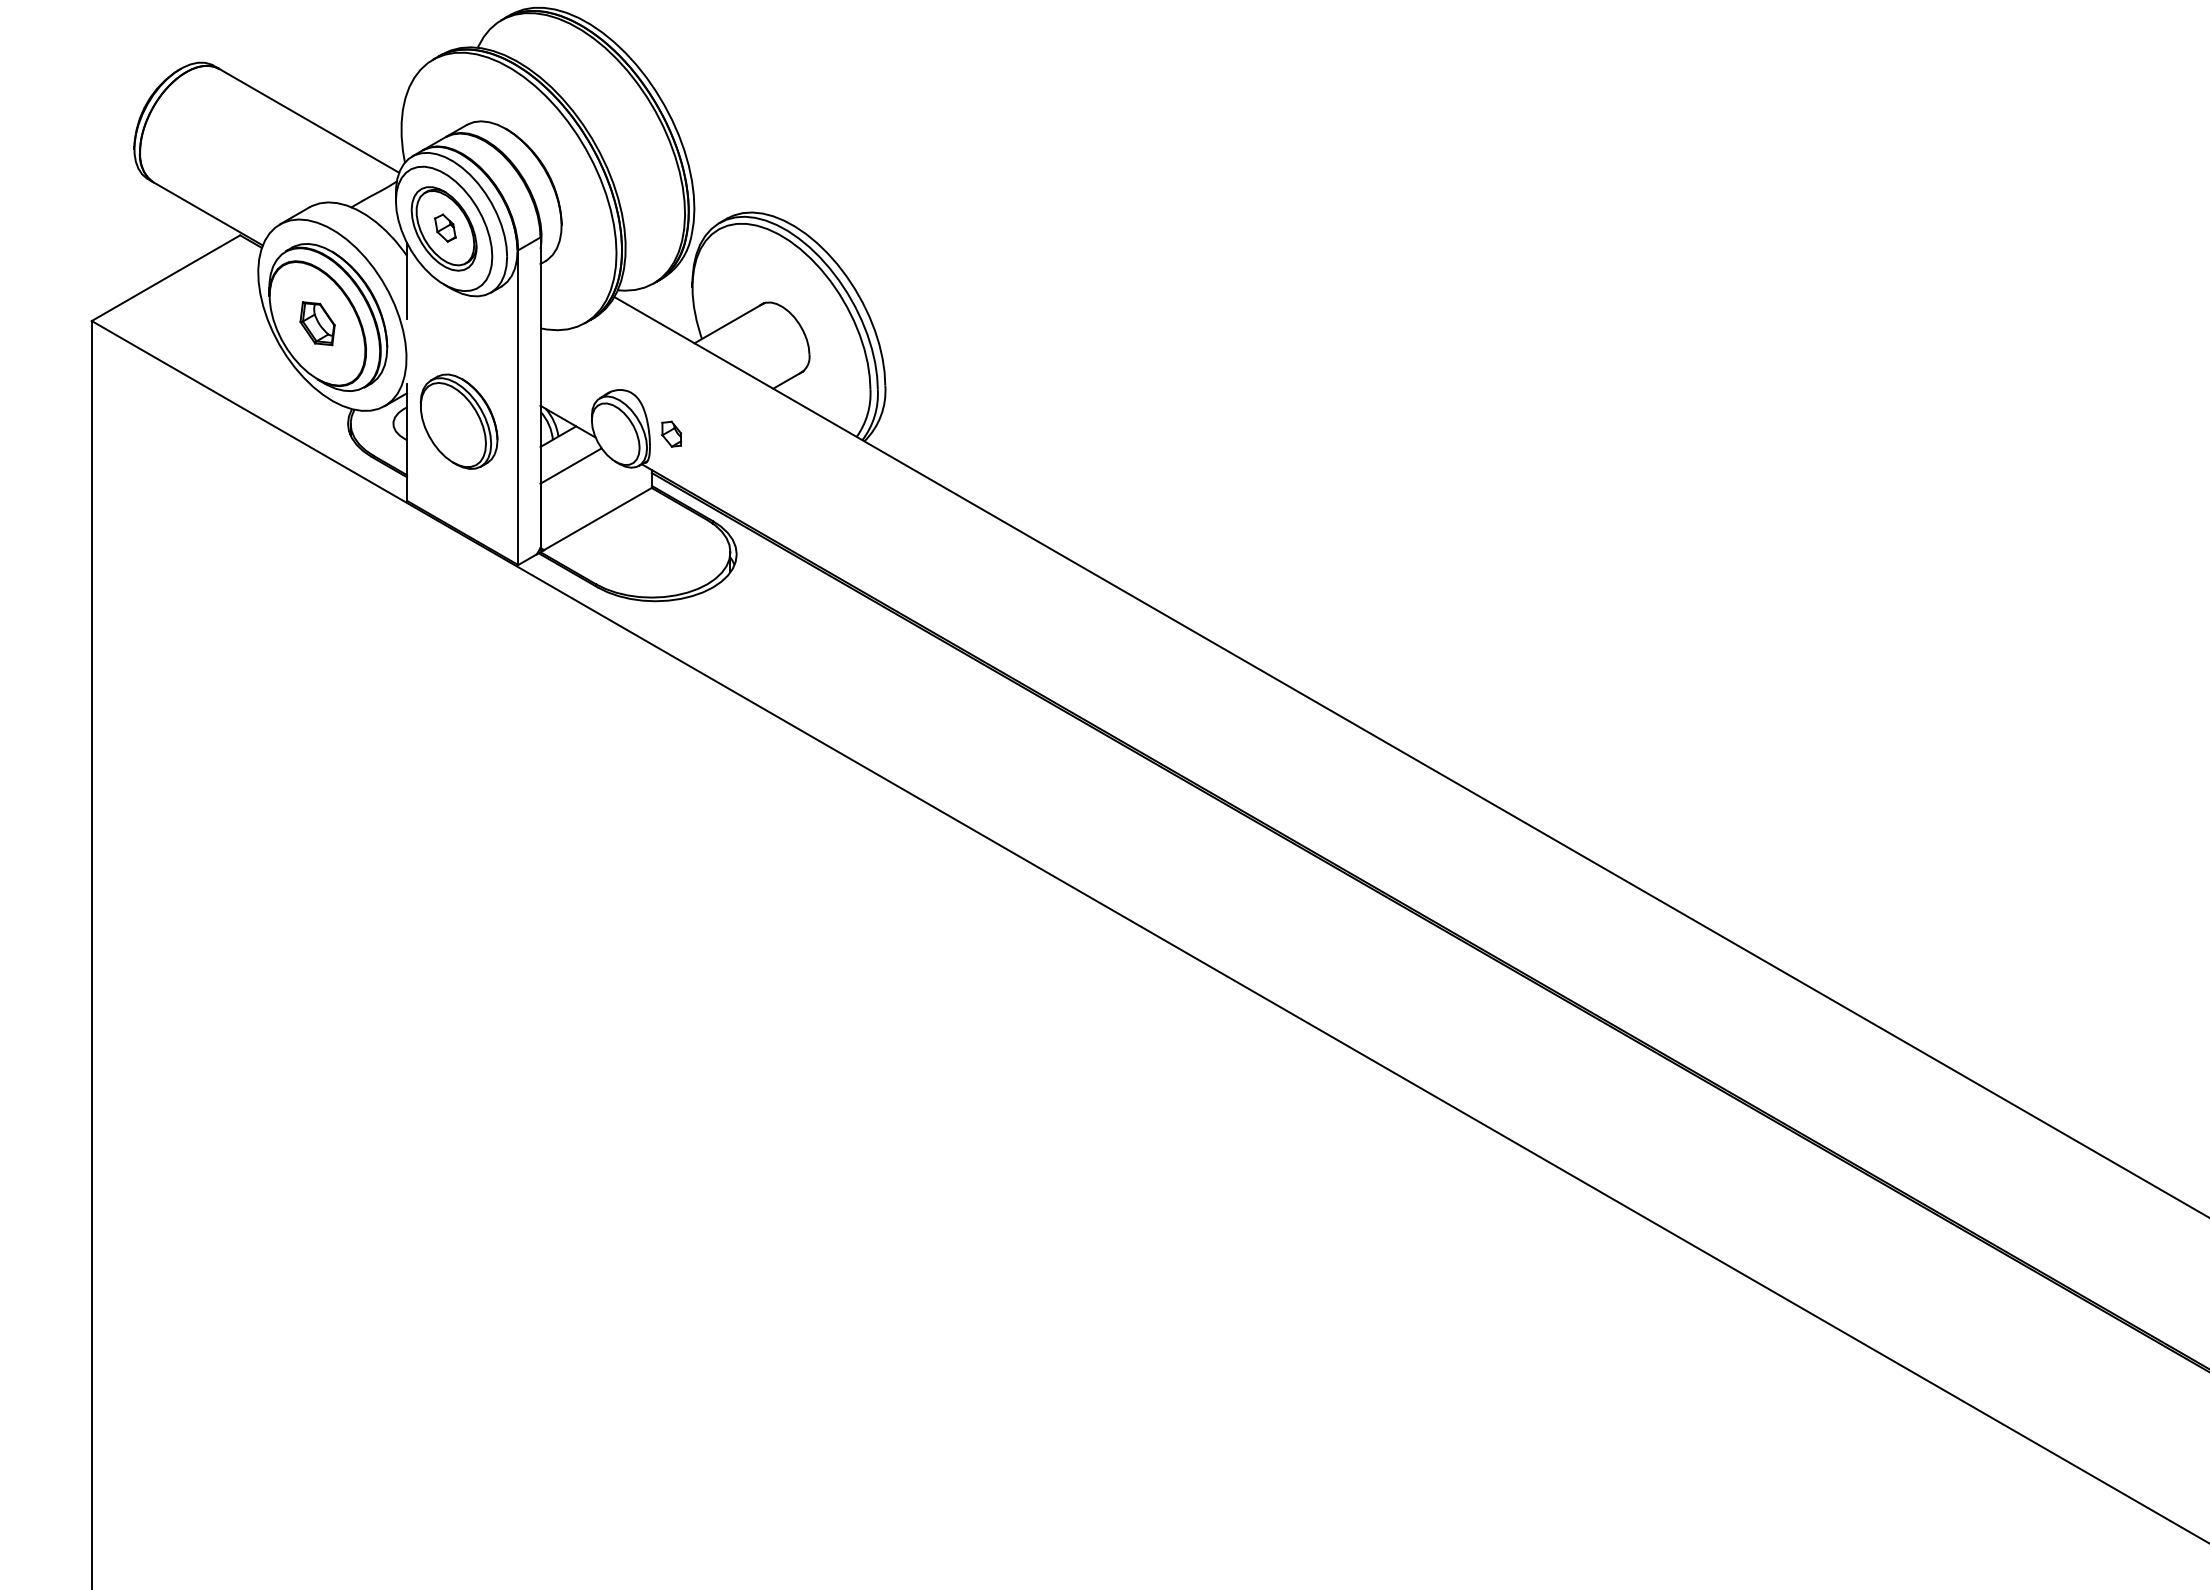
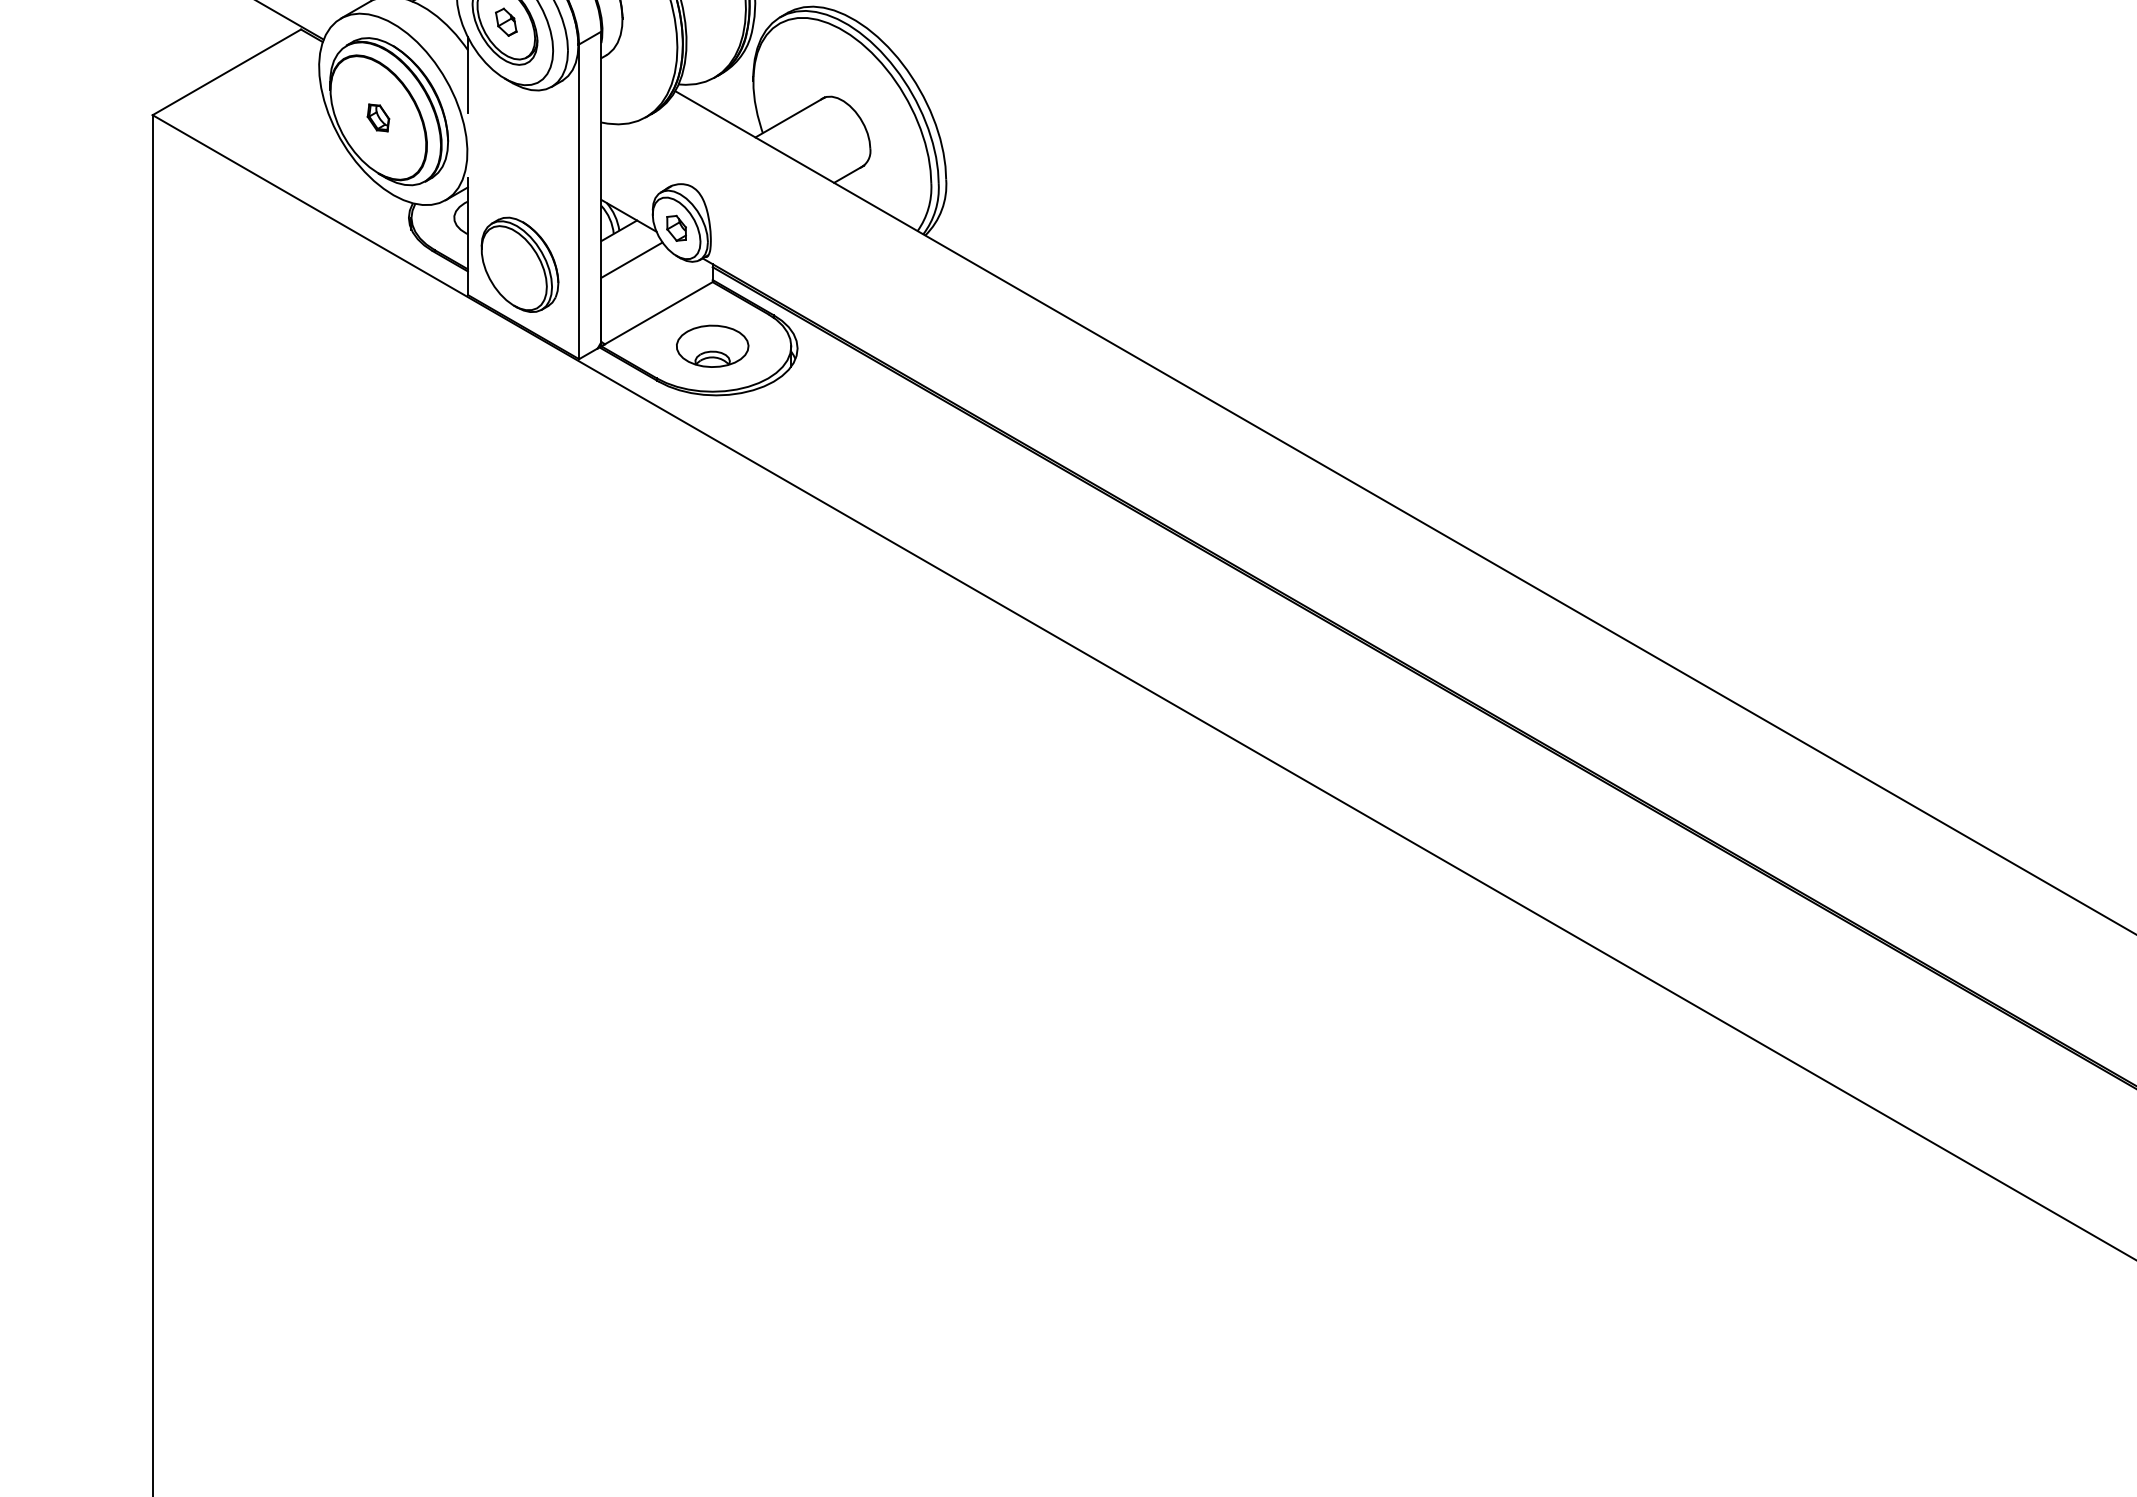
part: (317, 323) -> (378, 117), size x0.62
part: (458, 421) -> (519, 264), moved
part: (671, 433) -> (676, 227), moved
part: (651, 551) -> (712, 345), added

